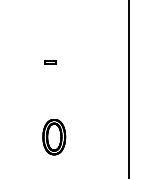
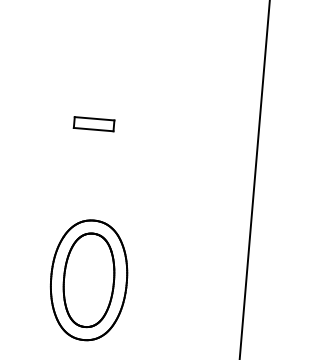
part: (50, 62) -> (94, 123), size x1.67
part: (54, 136) -> (89, 278), size x1.67

